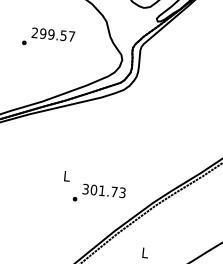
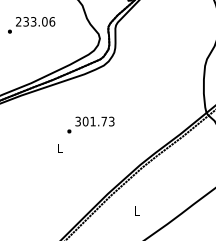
text: (57, 34) -> (39, 21), 299.57 -> 233.06
text: (98, 193) -> (90, 124), moved

